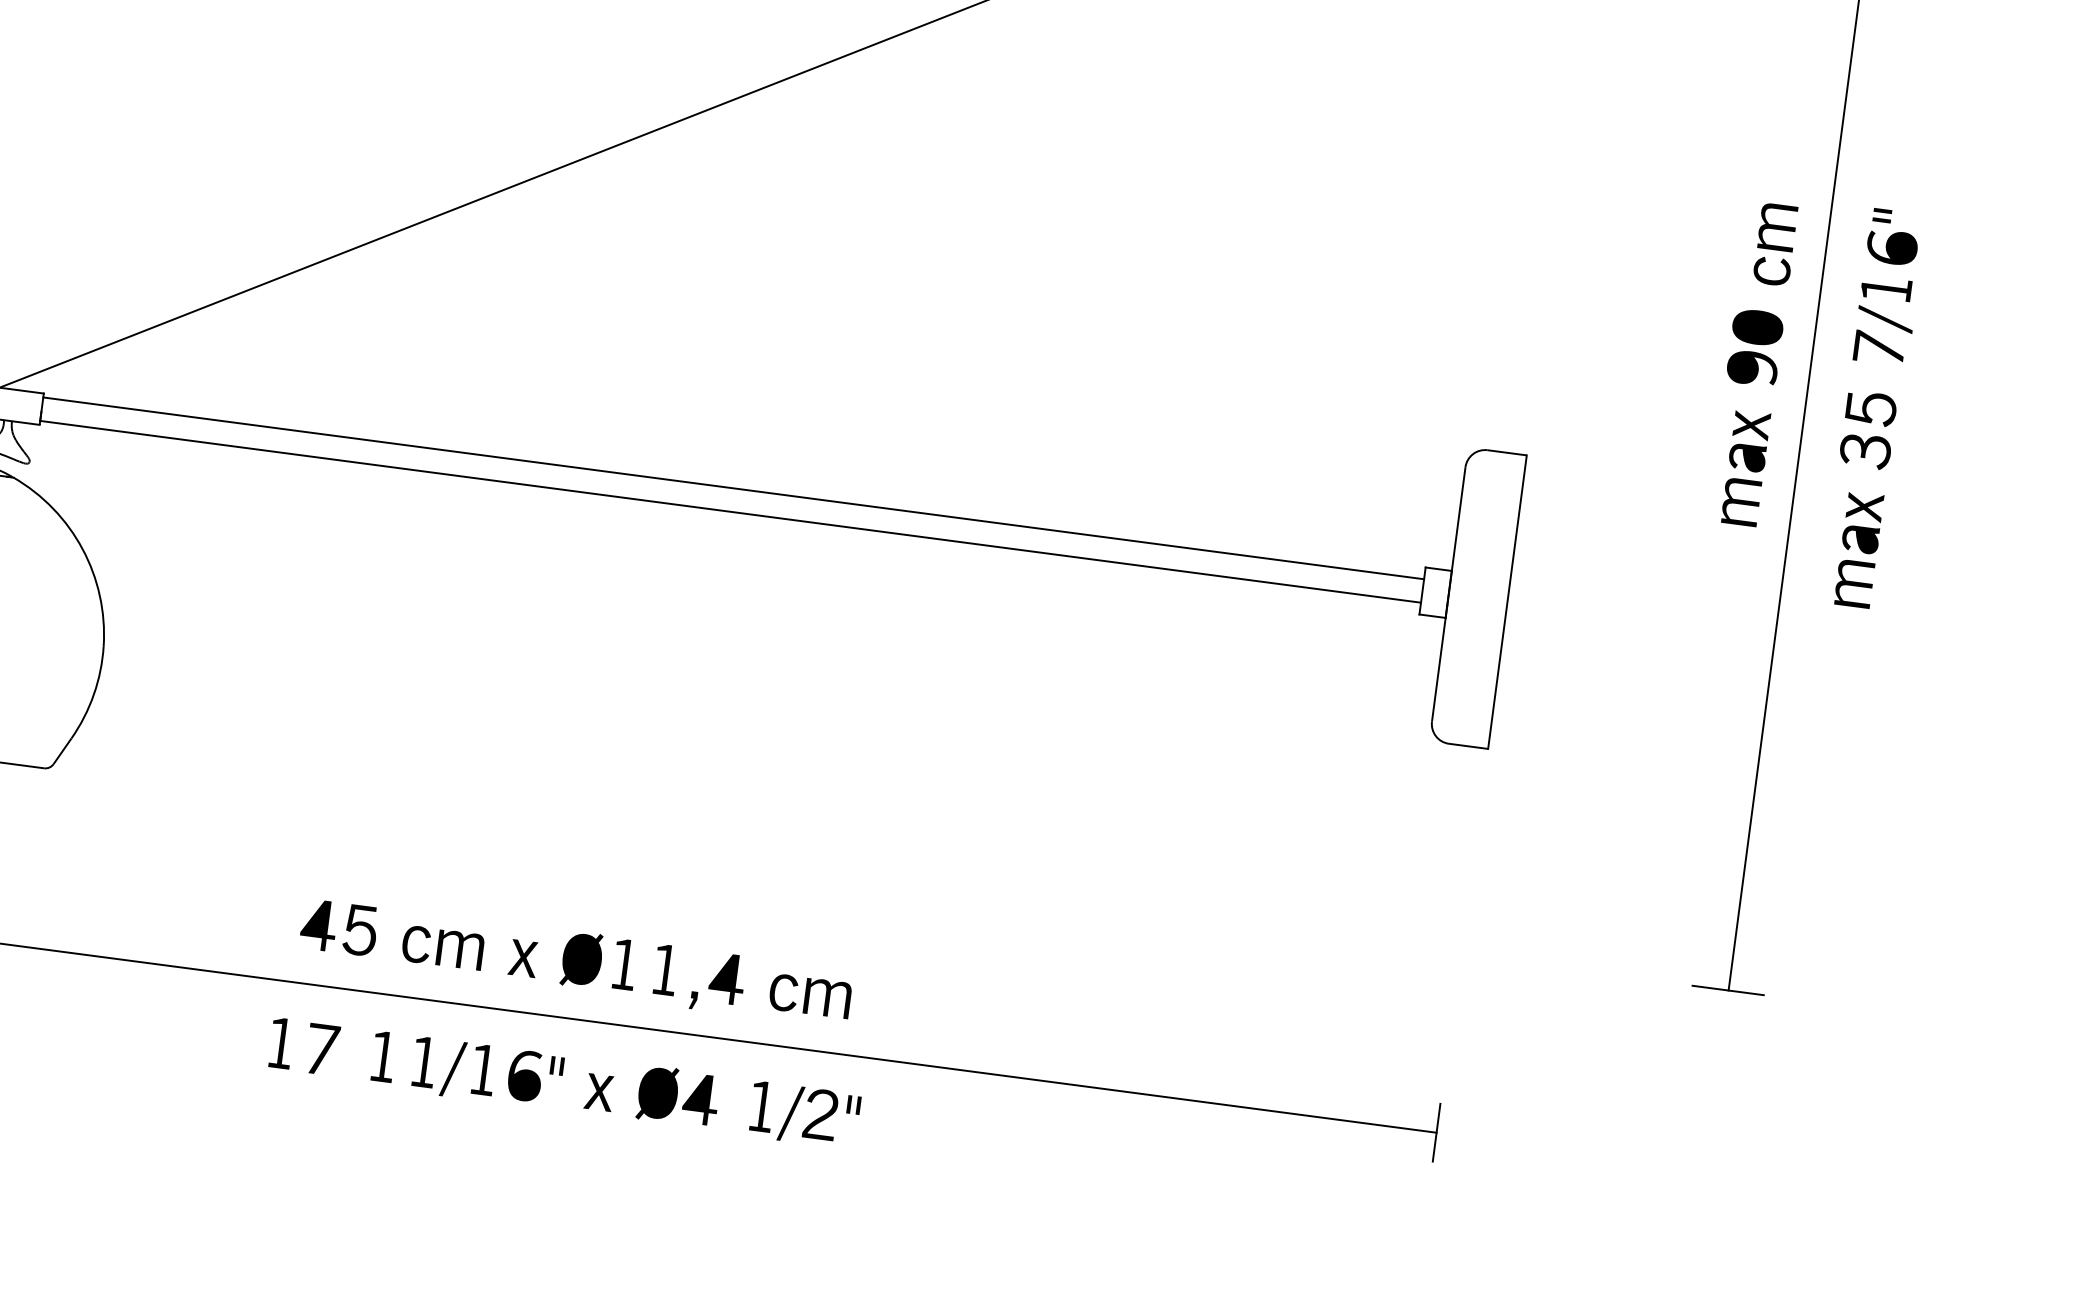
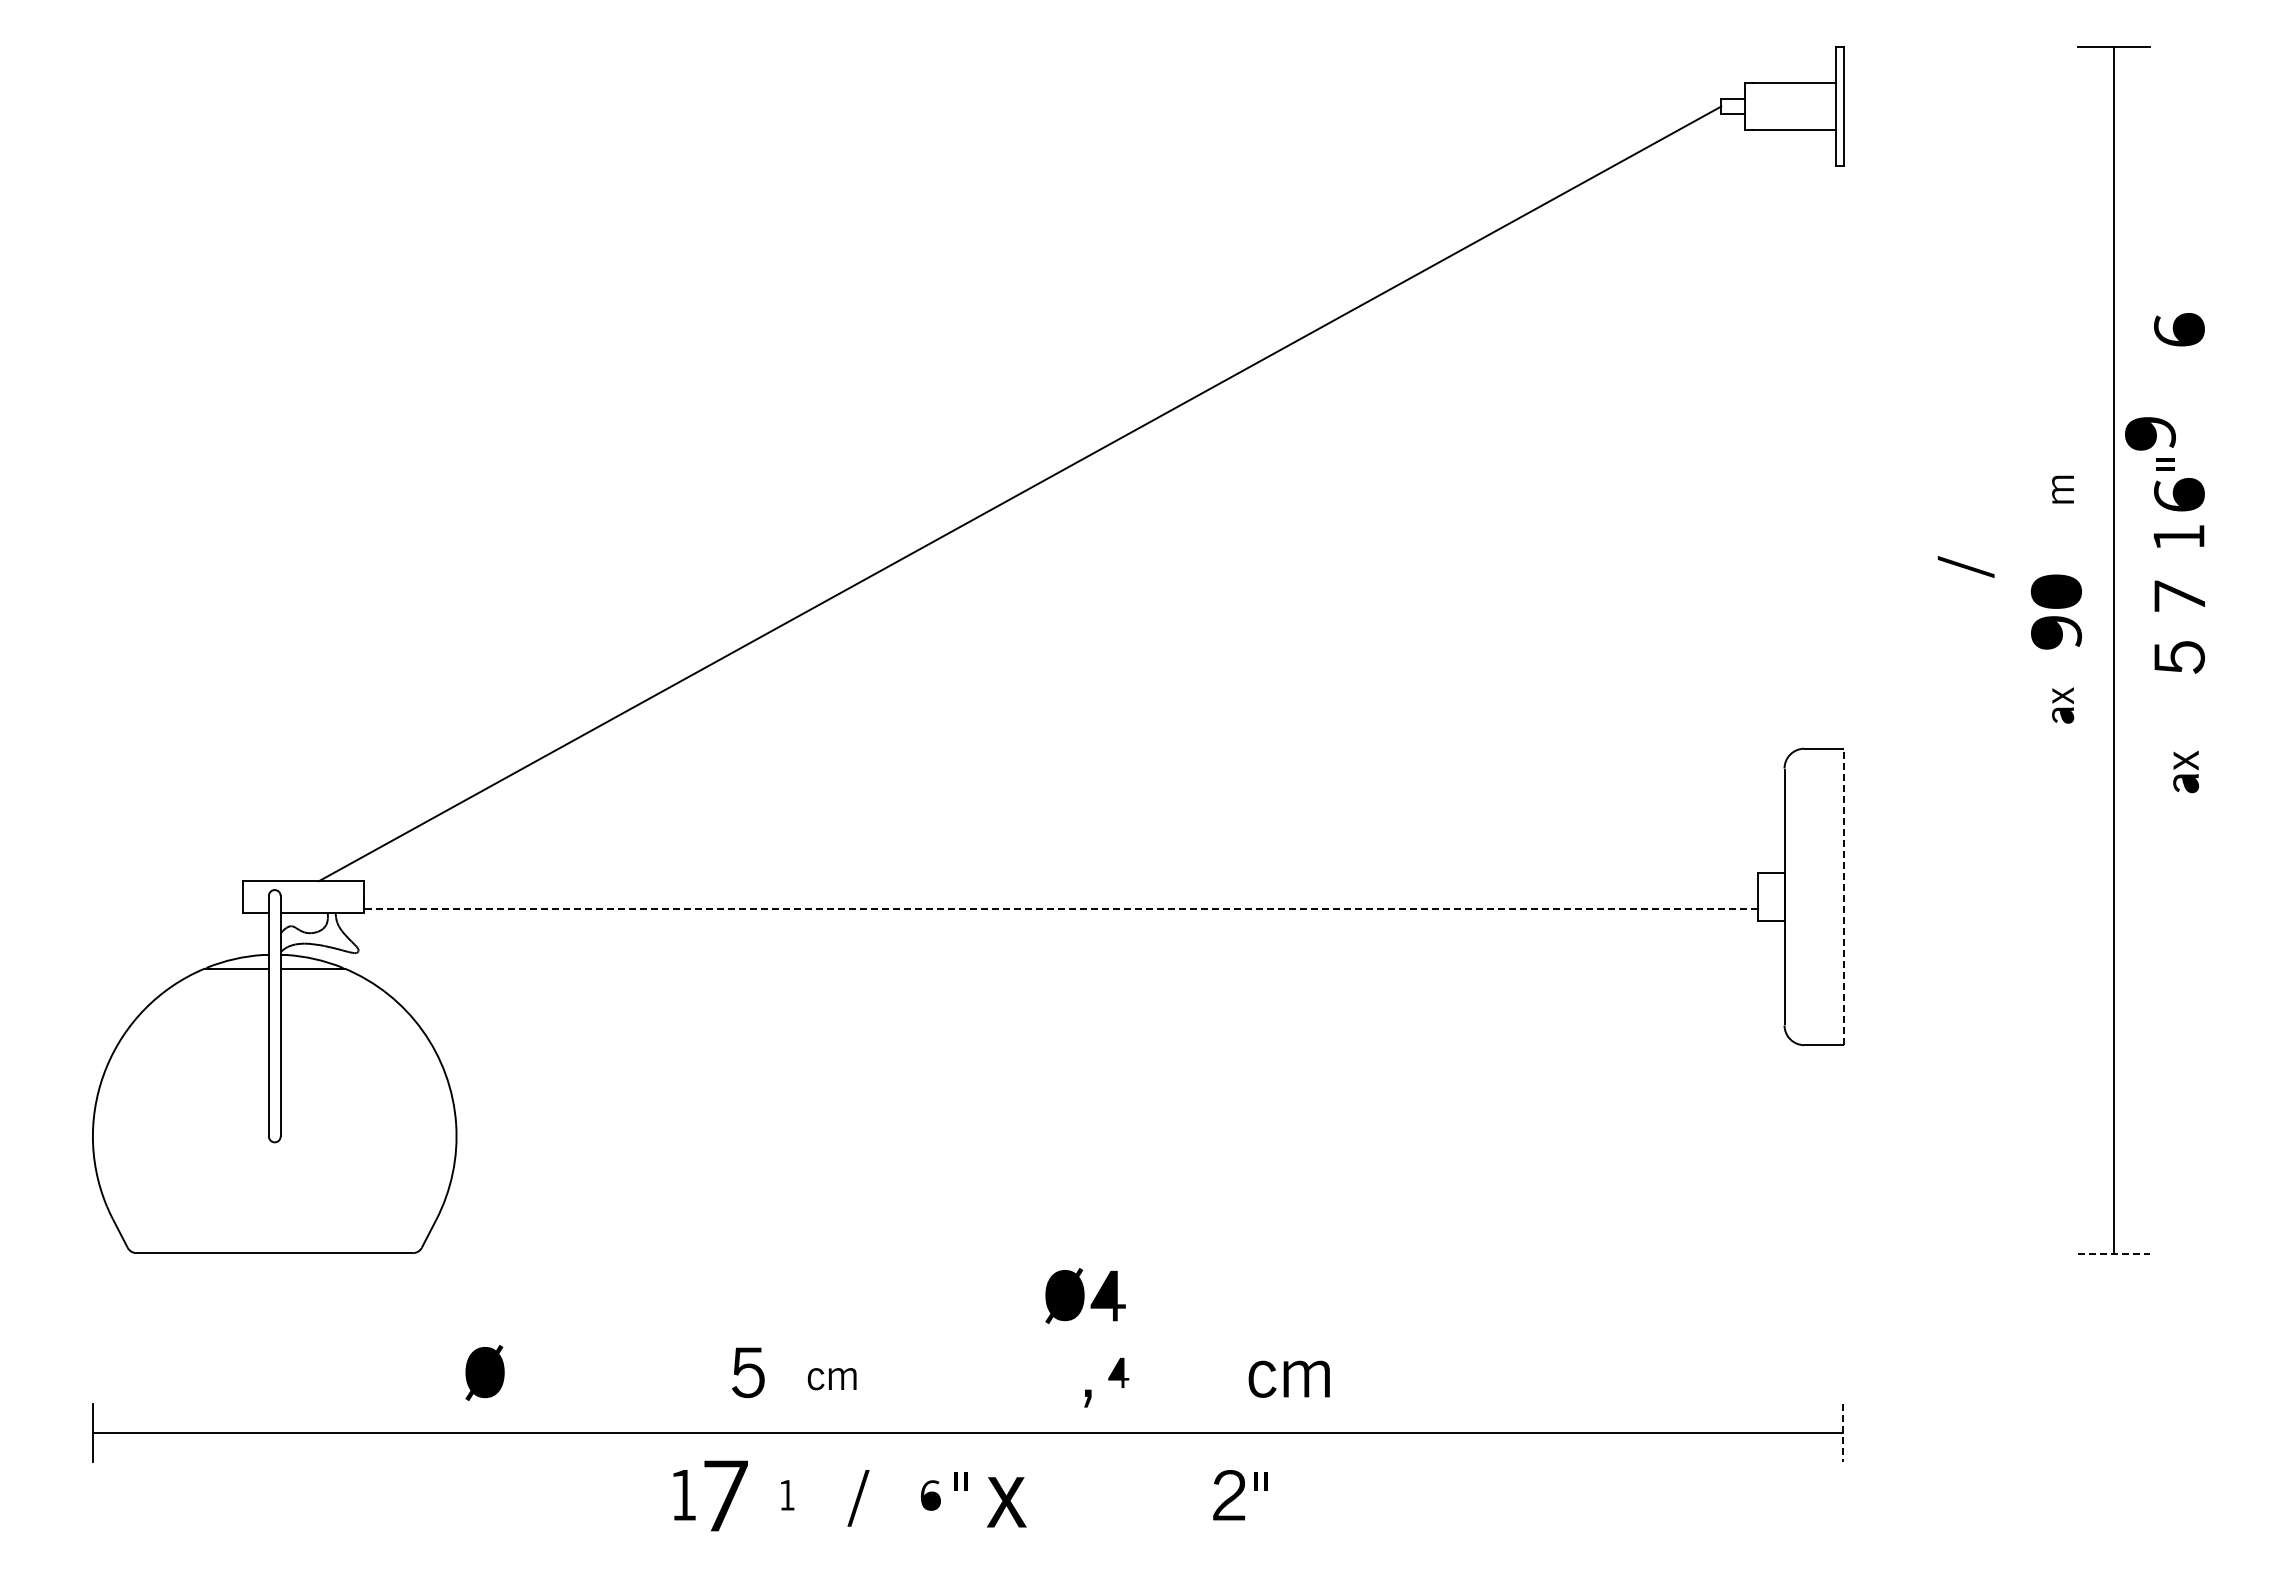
part: (1913, 83) -> (2179, 329), added
part: (1871, 183) -> (2150, 433), added
part: (1777, 227) -> (2062, 489), size x0.6
fill: (1771, 270) -> (2062, 533), removed
line: (1884, 318) -> (1965, 566), moved
part: (1748, 441) -> (2062, 705), size x0.6
fill: (1865, 451) -> (2179, 700), removed
line: (733, 488) -> (1060, 885), removed
fill: (1740, 502) -> (2062, 767), removed
line: (730, 511) -> (1060, 908), solid -> dashed
part: (1862, 522) -> (2185, 771), size x0.7
fill: (1854, 583) -> (2185, 833), removed
line: (1507, 601) -> (1843, 896), solid -> dashed
part: (318, 924) -> (705, 1372), removed
part: (442, 947) -> (831, 1378), size x0.6
part: (523, 958) -> (913, 1379), removed
part: (581, 959) -> (484, 1372), moved
fill: (625, 964) -> (1015, 1371), removed
fill: (665, 969) -> (1056, 1371), removed
part: (727, 978) -> (1118, 1372), size x0.6
line: (1728, 990) -> (2113, 1253), solid -> dashed
part: (809, 995) -> (1288, 1378), moved
part: (322, 1049) -> (725, 1495), size x1.4
part: (383, 1057) -> (787, 1495), size x0.6
fill: (425, 1061) -> (829, 1494), removed
fill: (484, 1069) -> (889, 1494), removed
part: (525, 1075) -> (930, 1495), size x0.6
part: (599, 1092) -> (1006, 1502), size x1.4
part: (678, 1095) -> (1085, 1295), moved
part: (762, 1107) -> (1170, 1495), removed
fill: (791, 1112) -> (1199, 1497), removed
line: (1436, 1133) -> (1842, 1433), solid -> dashed

